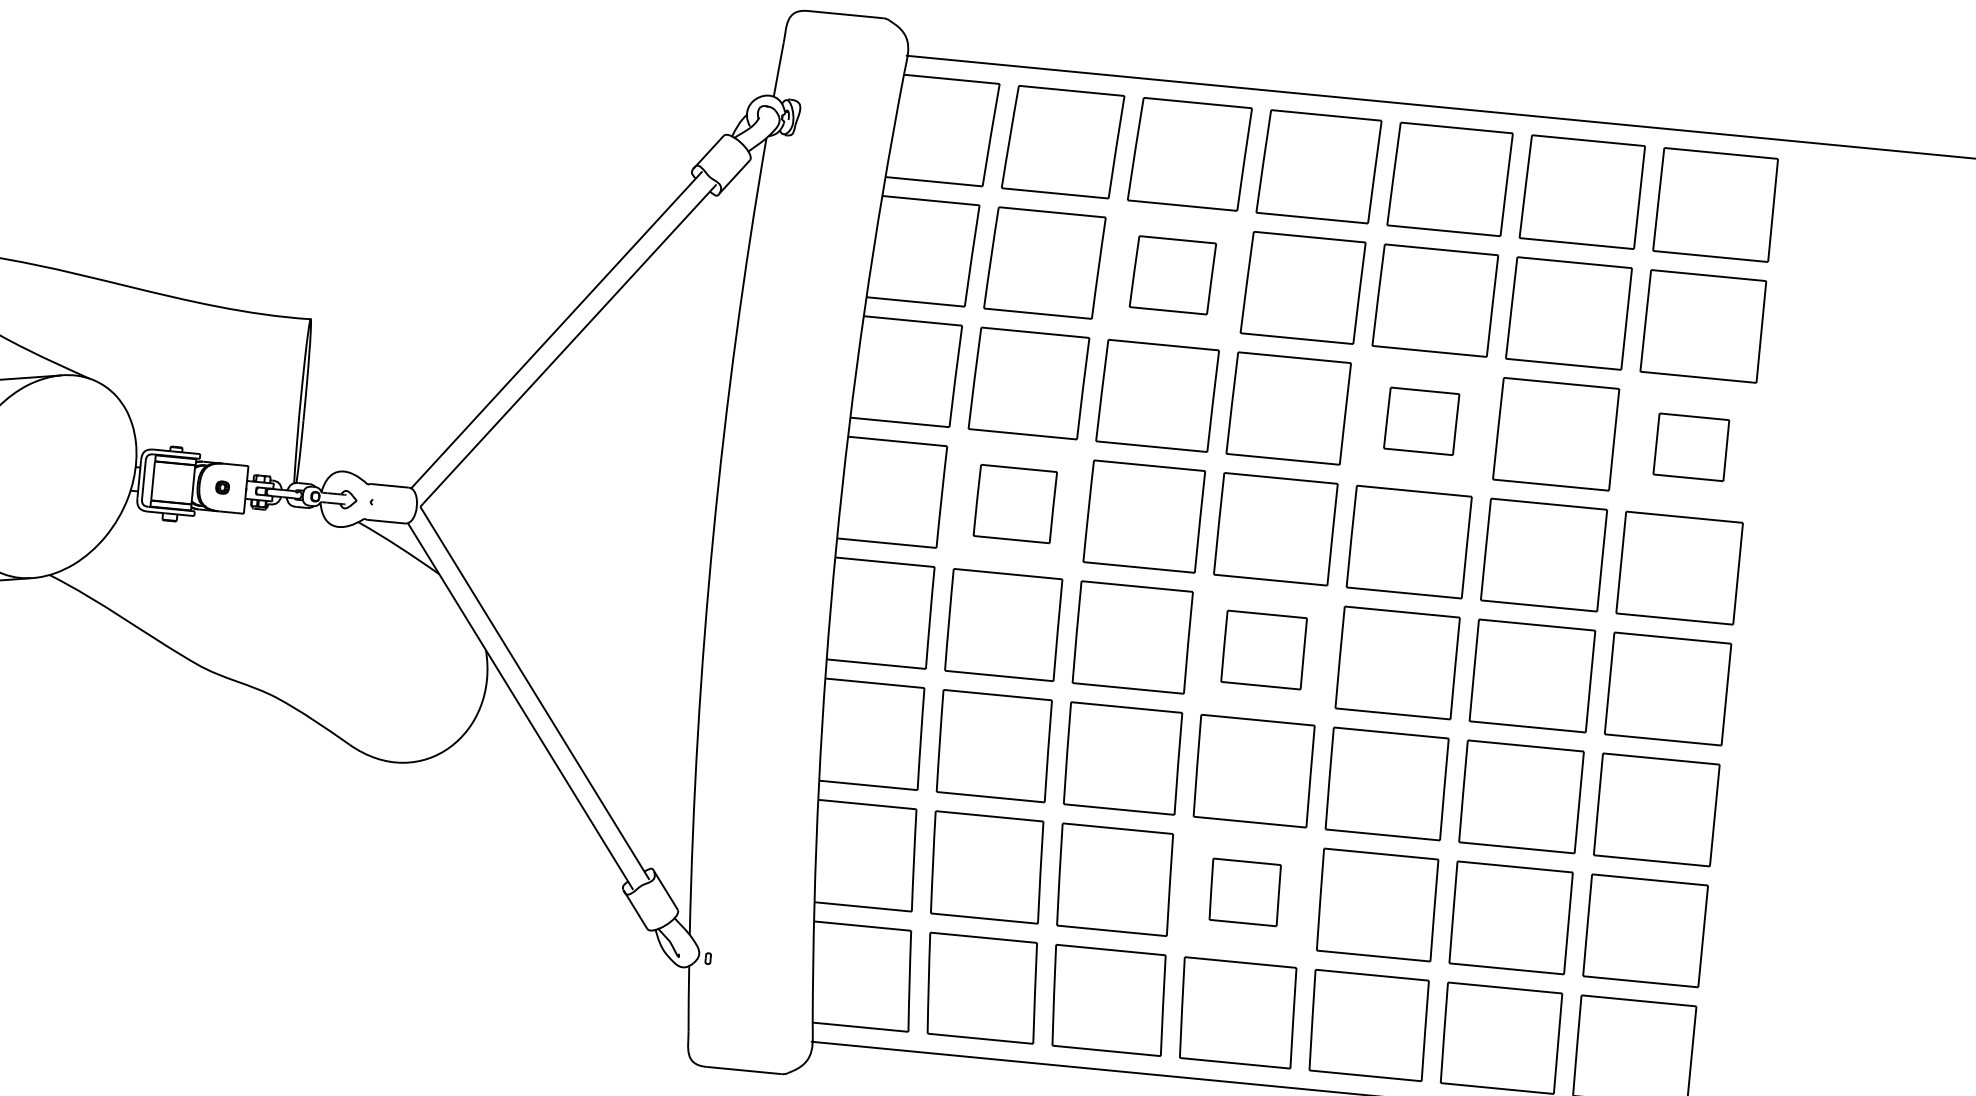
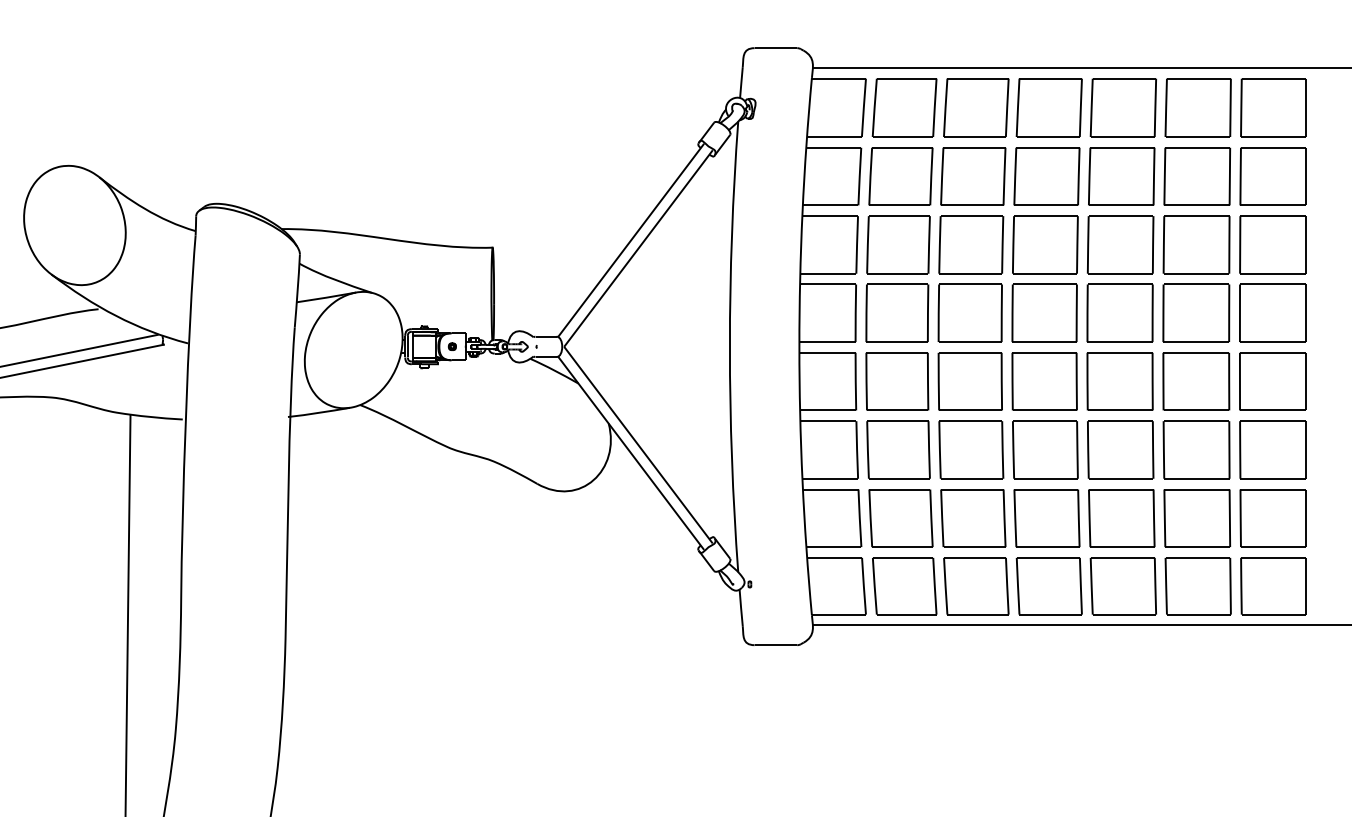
part: (1173, 275) -> (973, 176), size x1.43
part: (1421, 420) -> (1120, 244), size x1.67
part: (1690, 446) -> (1272, 244), size x1.67
part: (1015, 502) -> (897, 312), size x1.43
part: (1263, 649) -> (1044, 381), size x1.43
part: (1244, 892) -> (1046, 518), size x1.67

